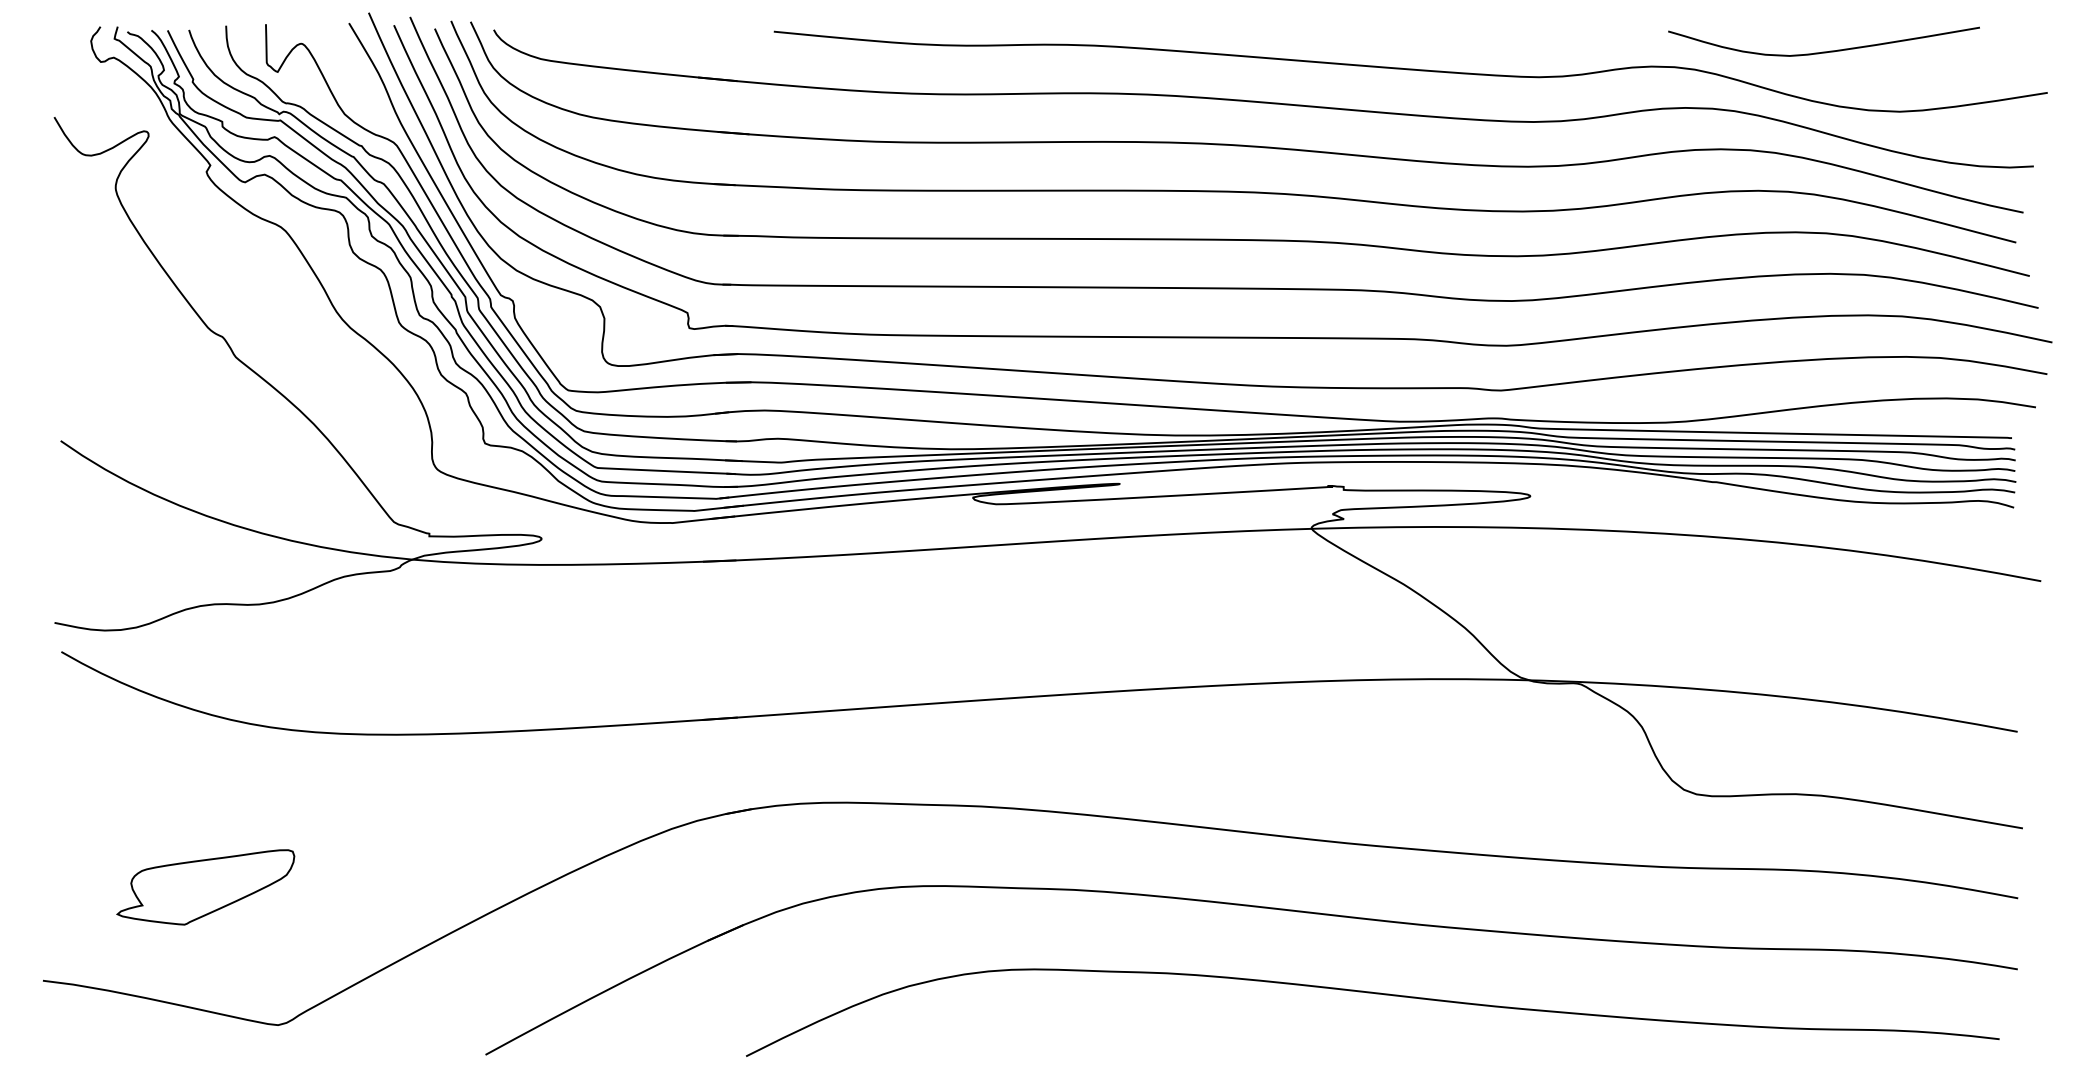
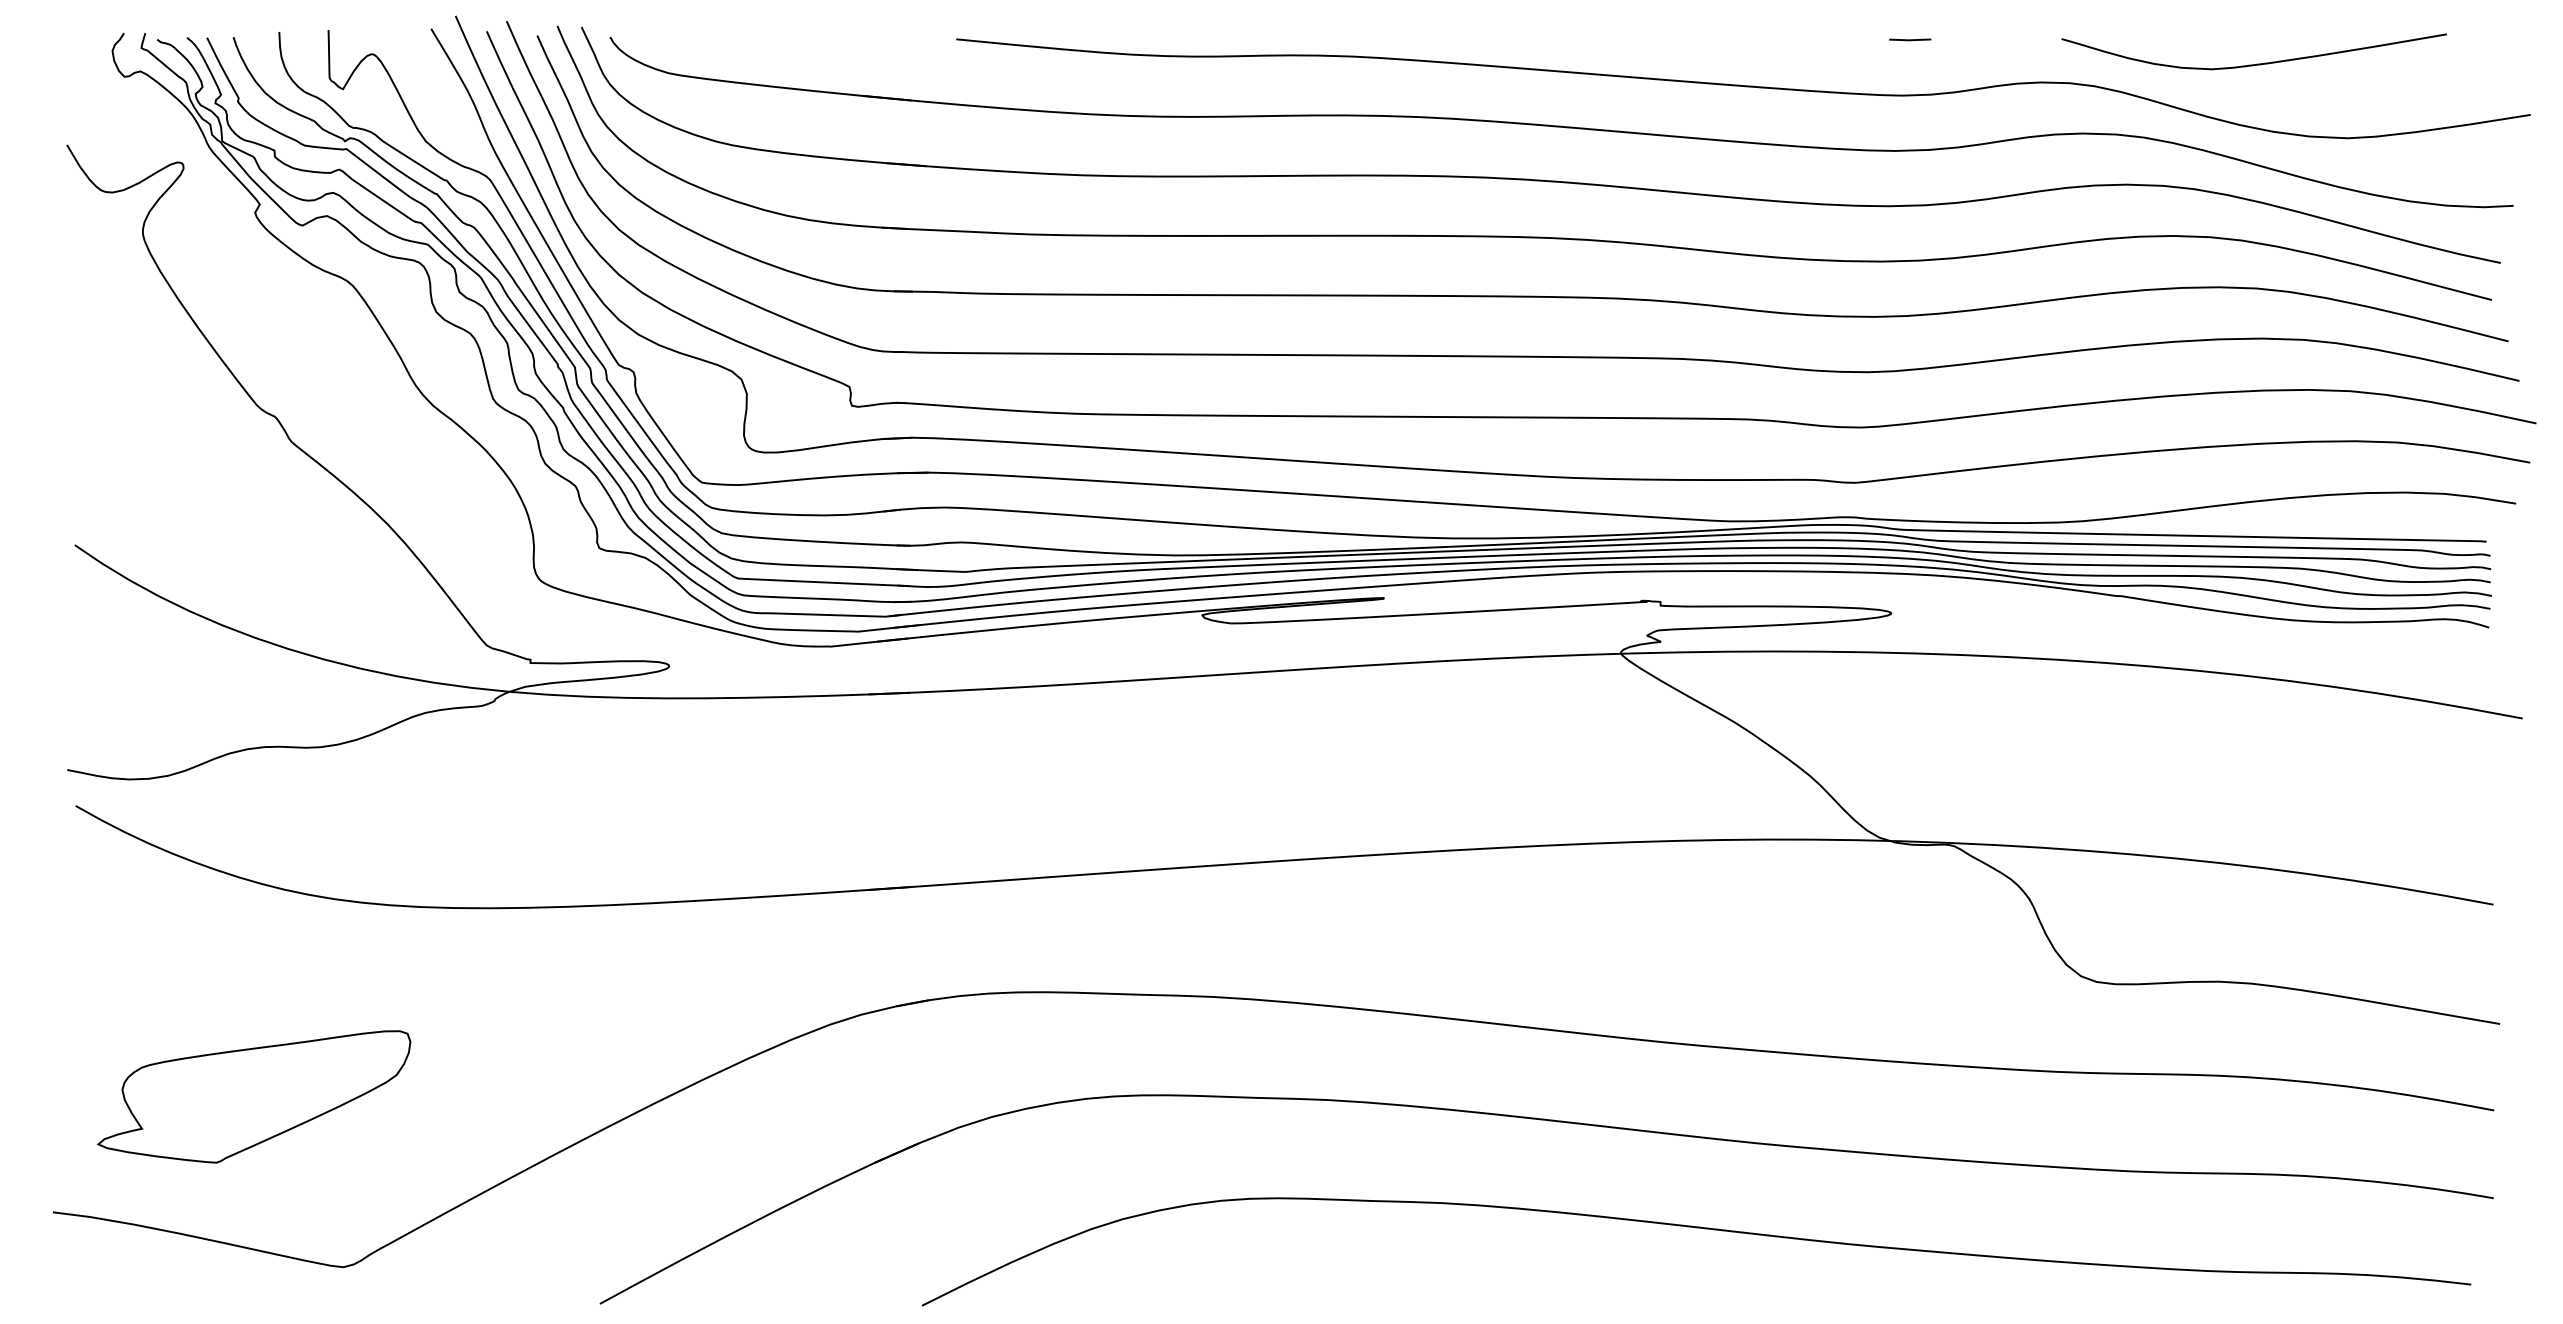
line: (1545, 31) -> (1910, 39), added
part: (206, 887) -> (254, 1096), size x1.43

